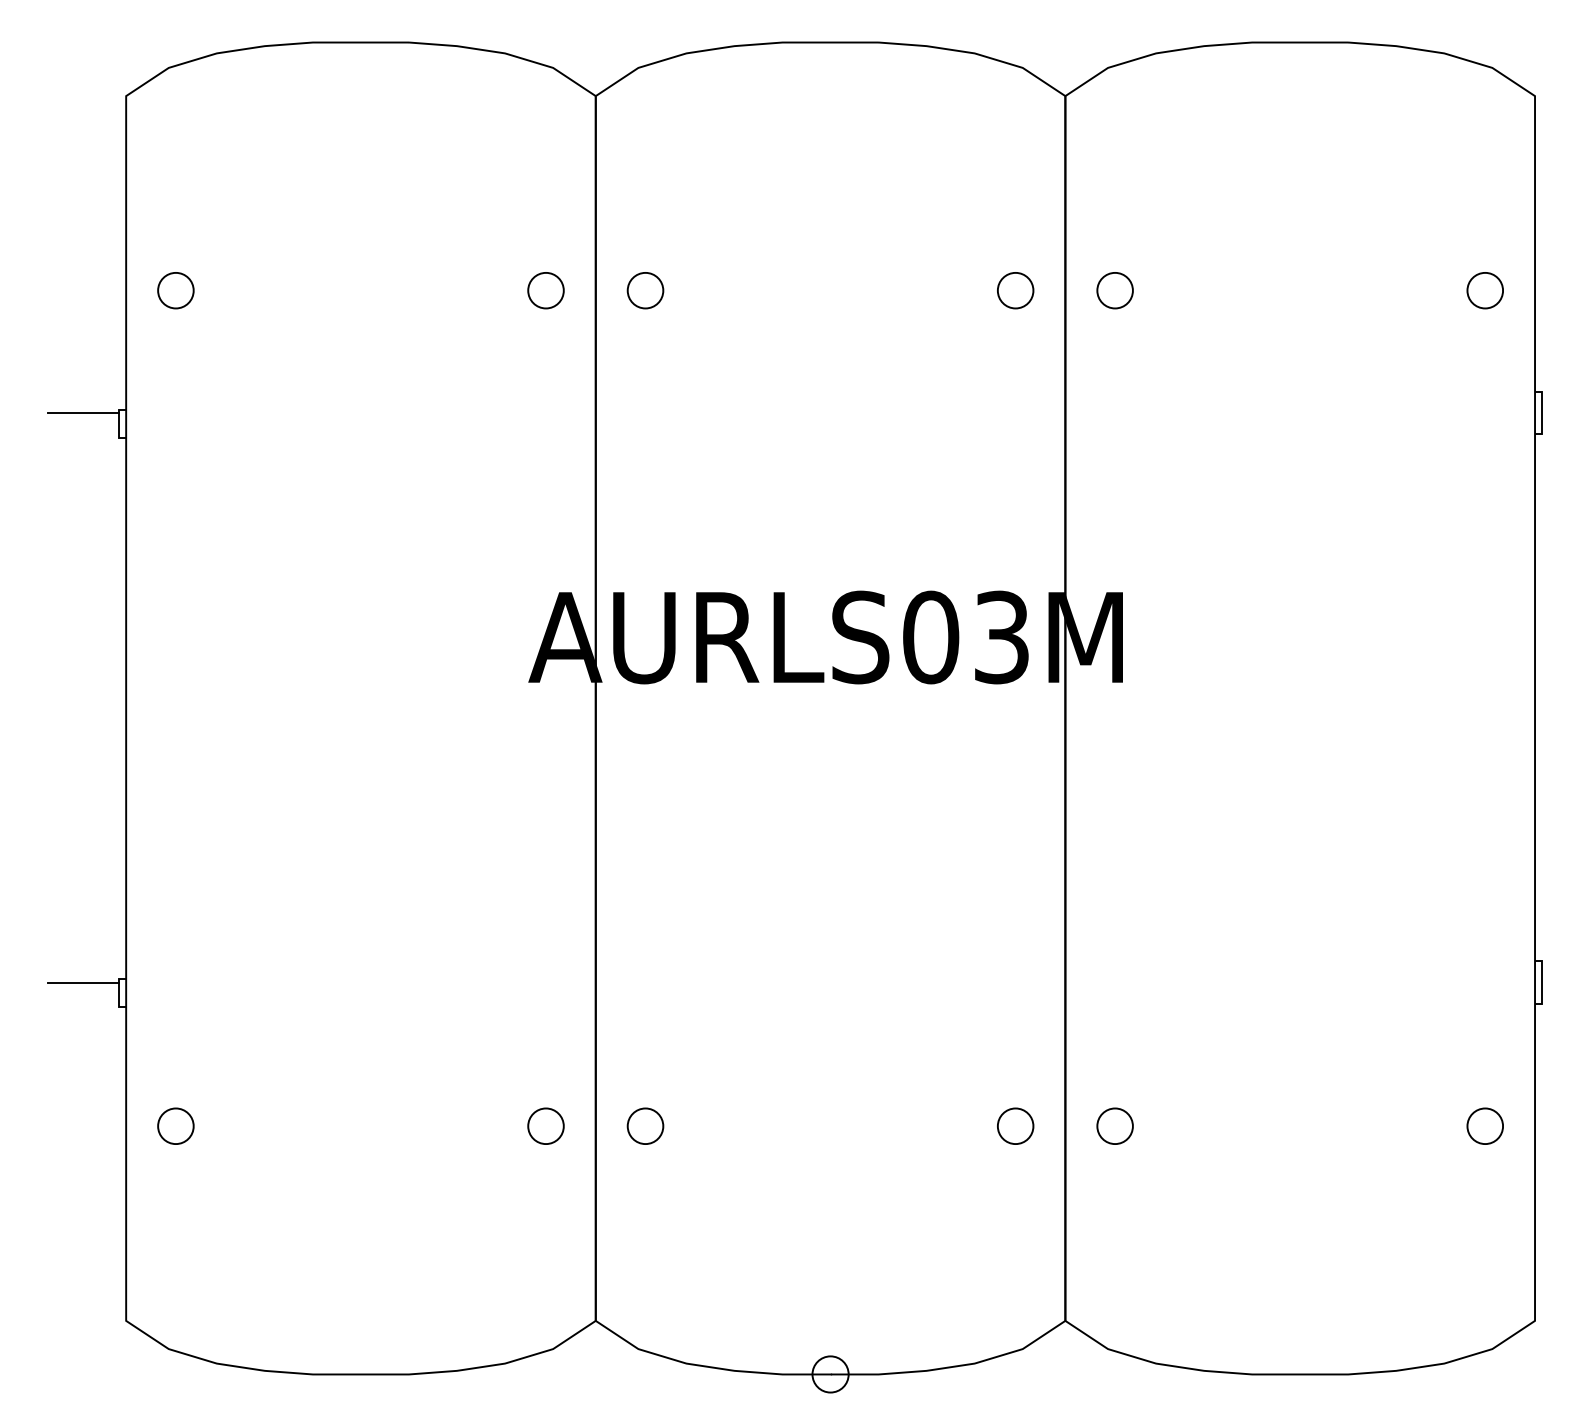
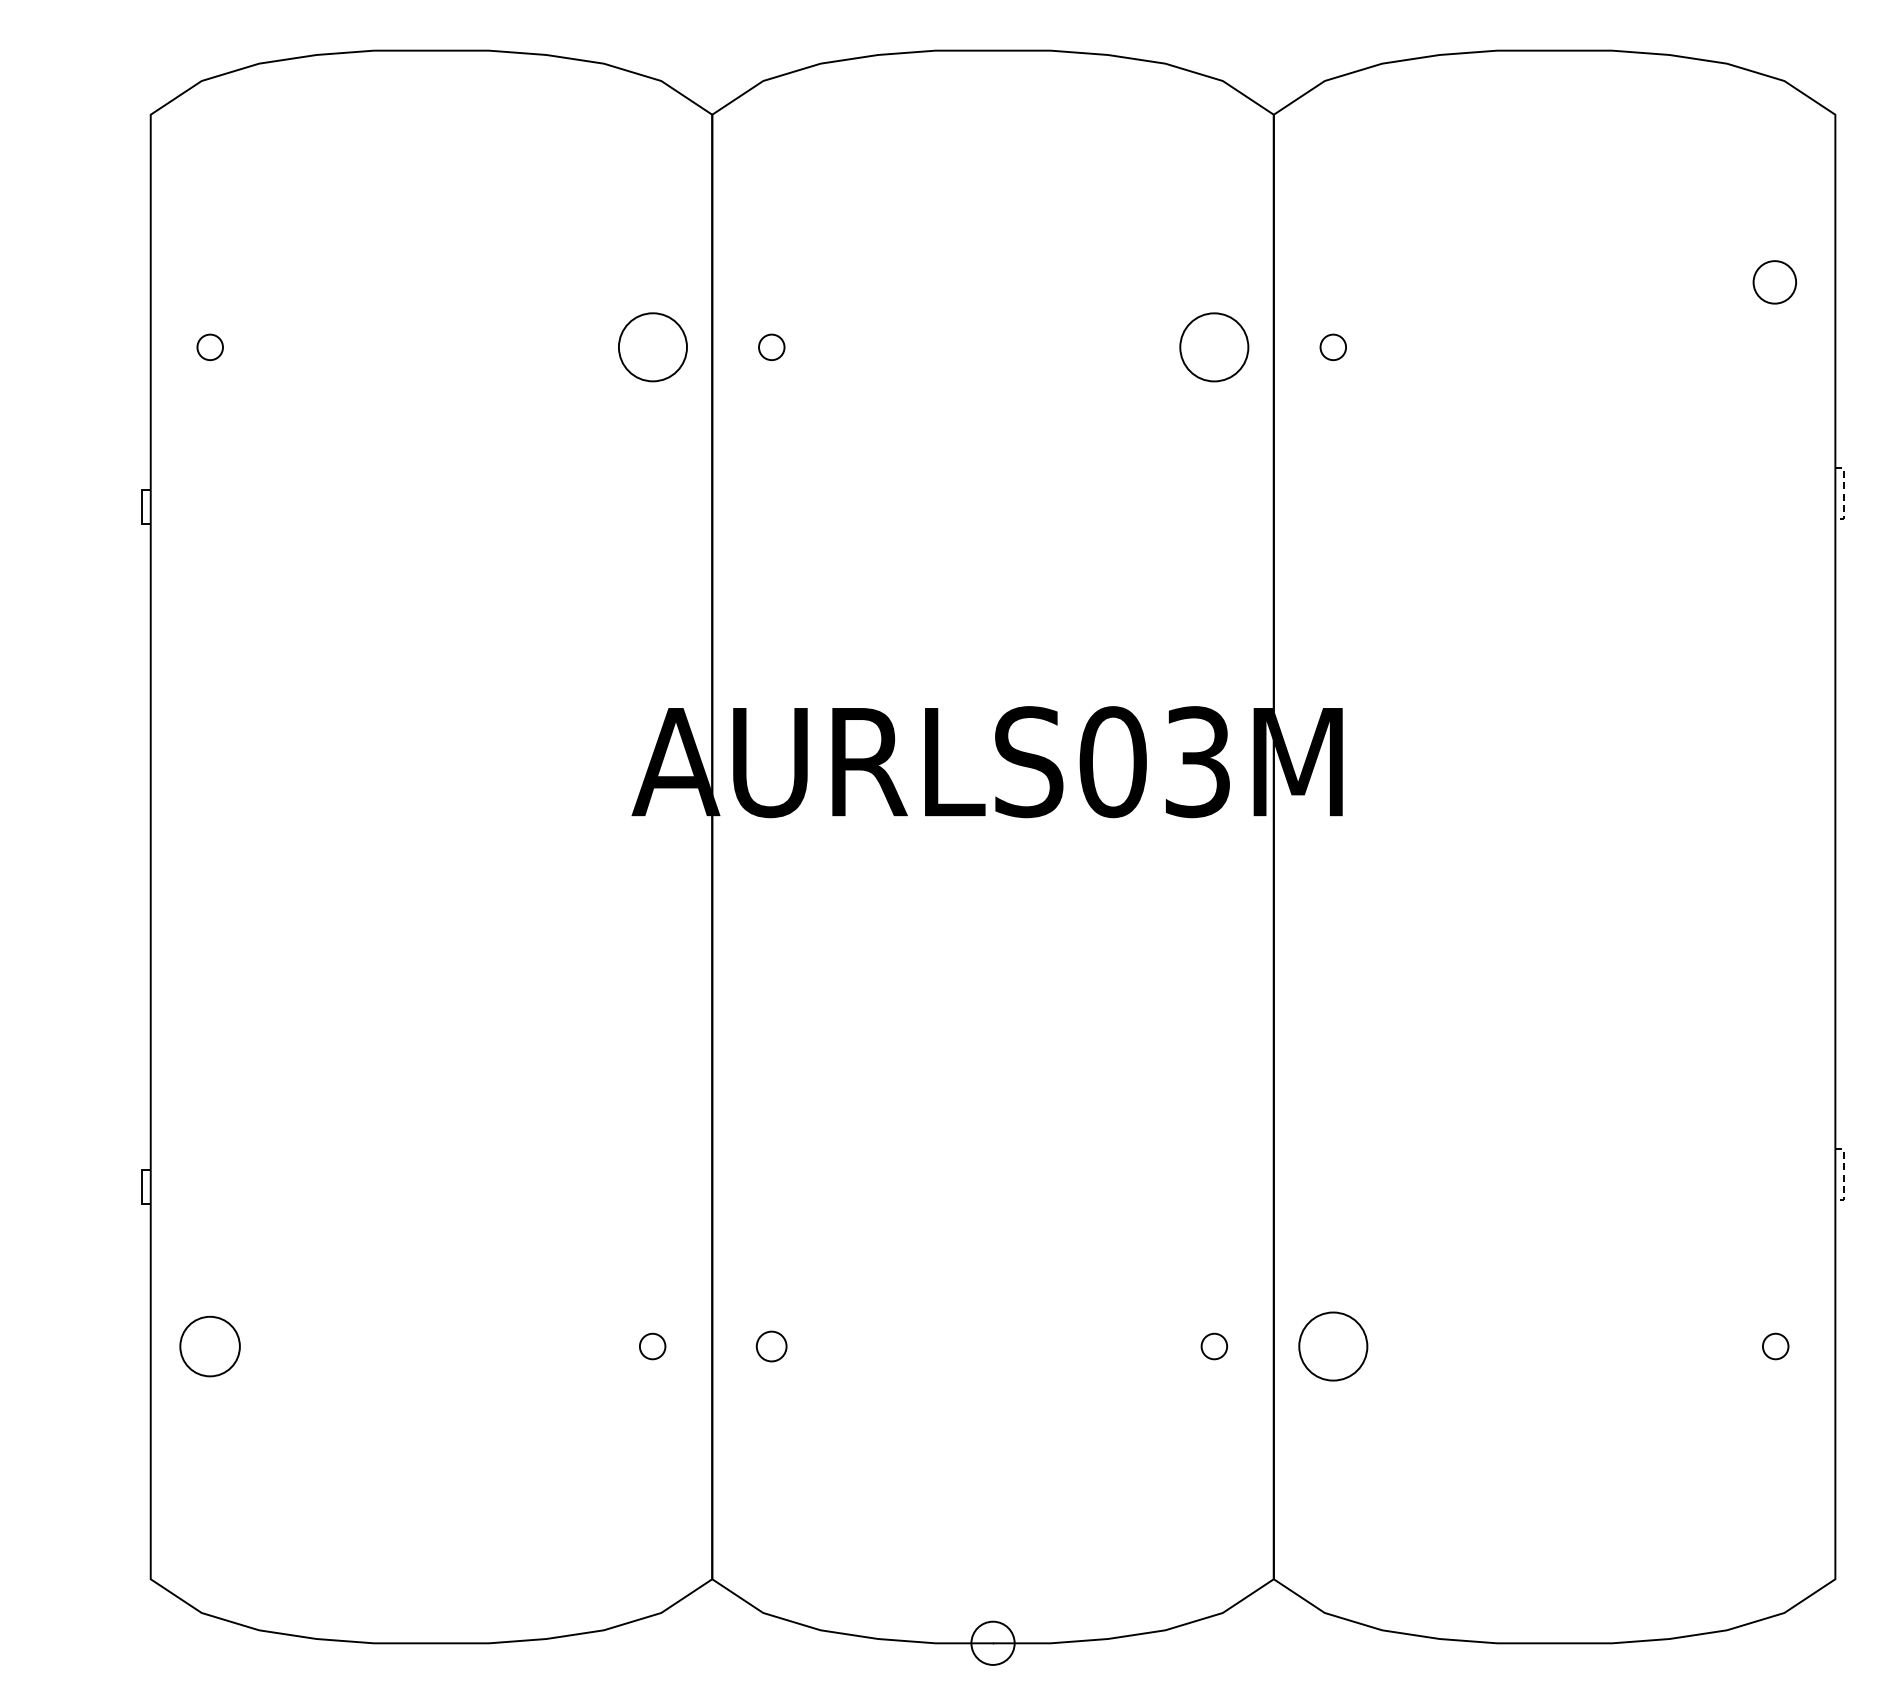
circle: (175, 290) -> (209, 347), size x0.6
circle: (545, 290) -> (652, 347), size x1.6
circle: (645, 290) -> (771, 347), size x0.6
circle: (1015, 290) -> (1214, 347), size x1.6
circle: (1115, 290) -> (1333, 347), size x0.6
circle: (1484, 290) -> (1774, 282), moved
line: (83, 412) -> (99, 493), removed
line: (1541, 412) -> (1843, 493), solid -> dashed
line: (83, 982) -> (99, 1174), removed
line: (1541, 982) -> (1843, 1174), solid -> dashed
circle: (176, 1126) -> (210, 1346), size x1.4
circle: (545, 1126) -> (652, 1346), size x0.6
circle: (645, 1126) -> (771, 1346), size x0.7
circle: (1015, 1126) -> (1214, 1346), size x0.6
circle: (1115, 1126) -> (1333, 1346), size x1.6
circle: (1484, 1126) -> (1775, 1346), size x0.6

